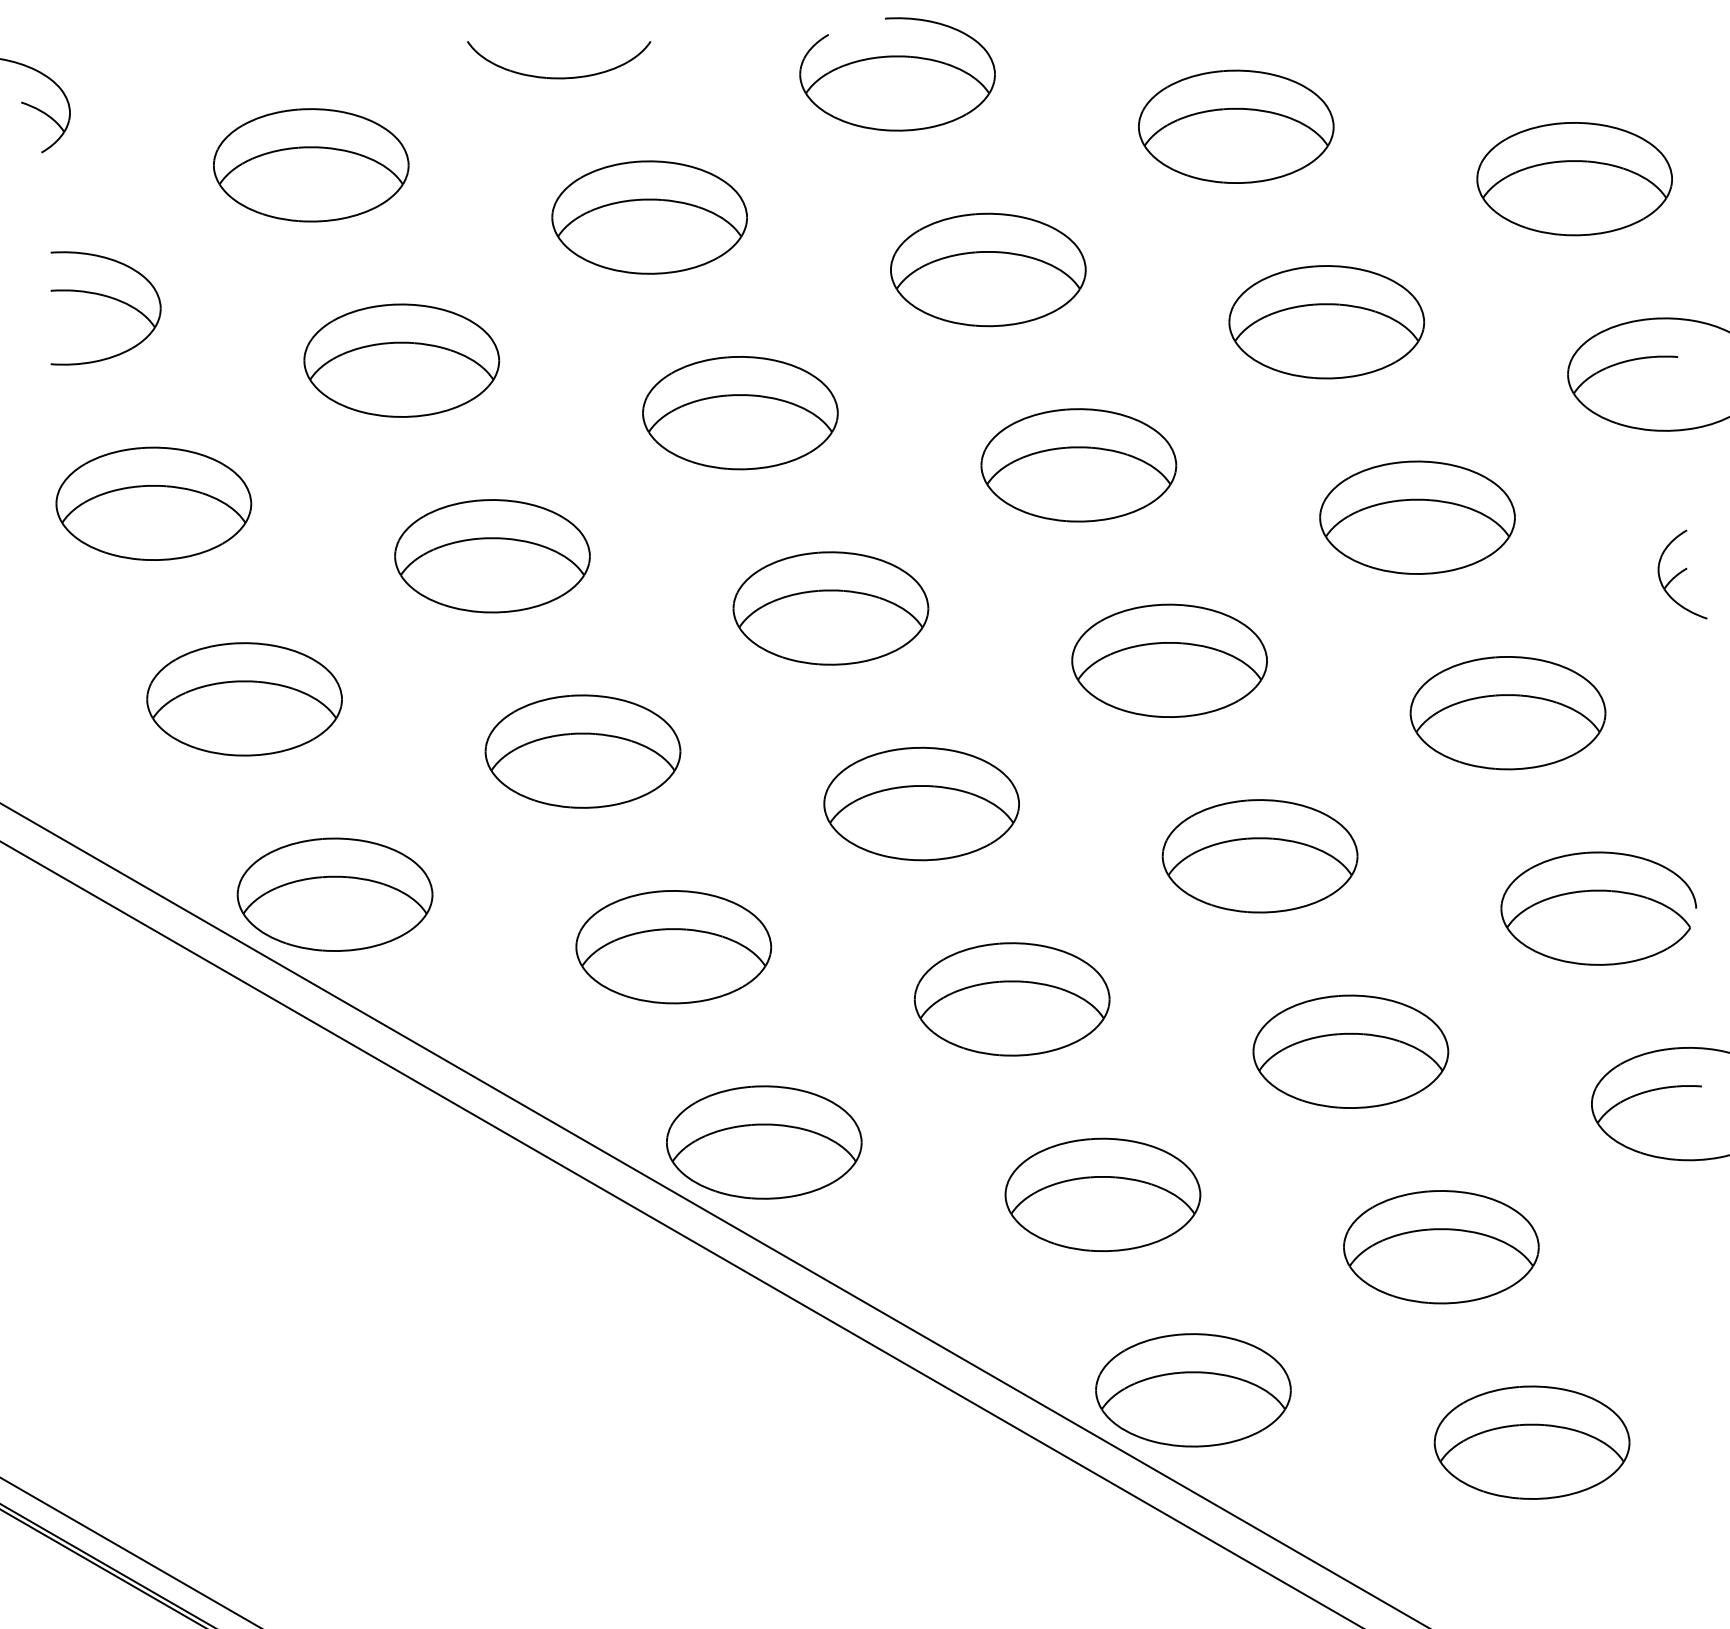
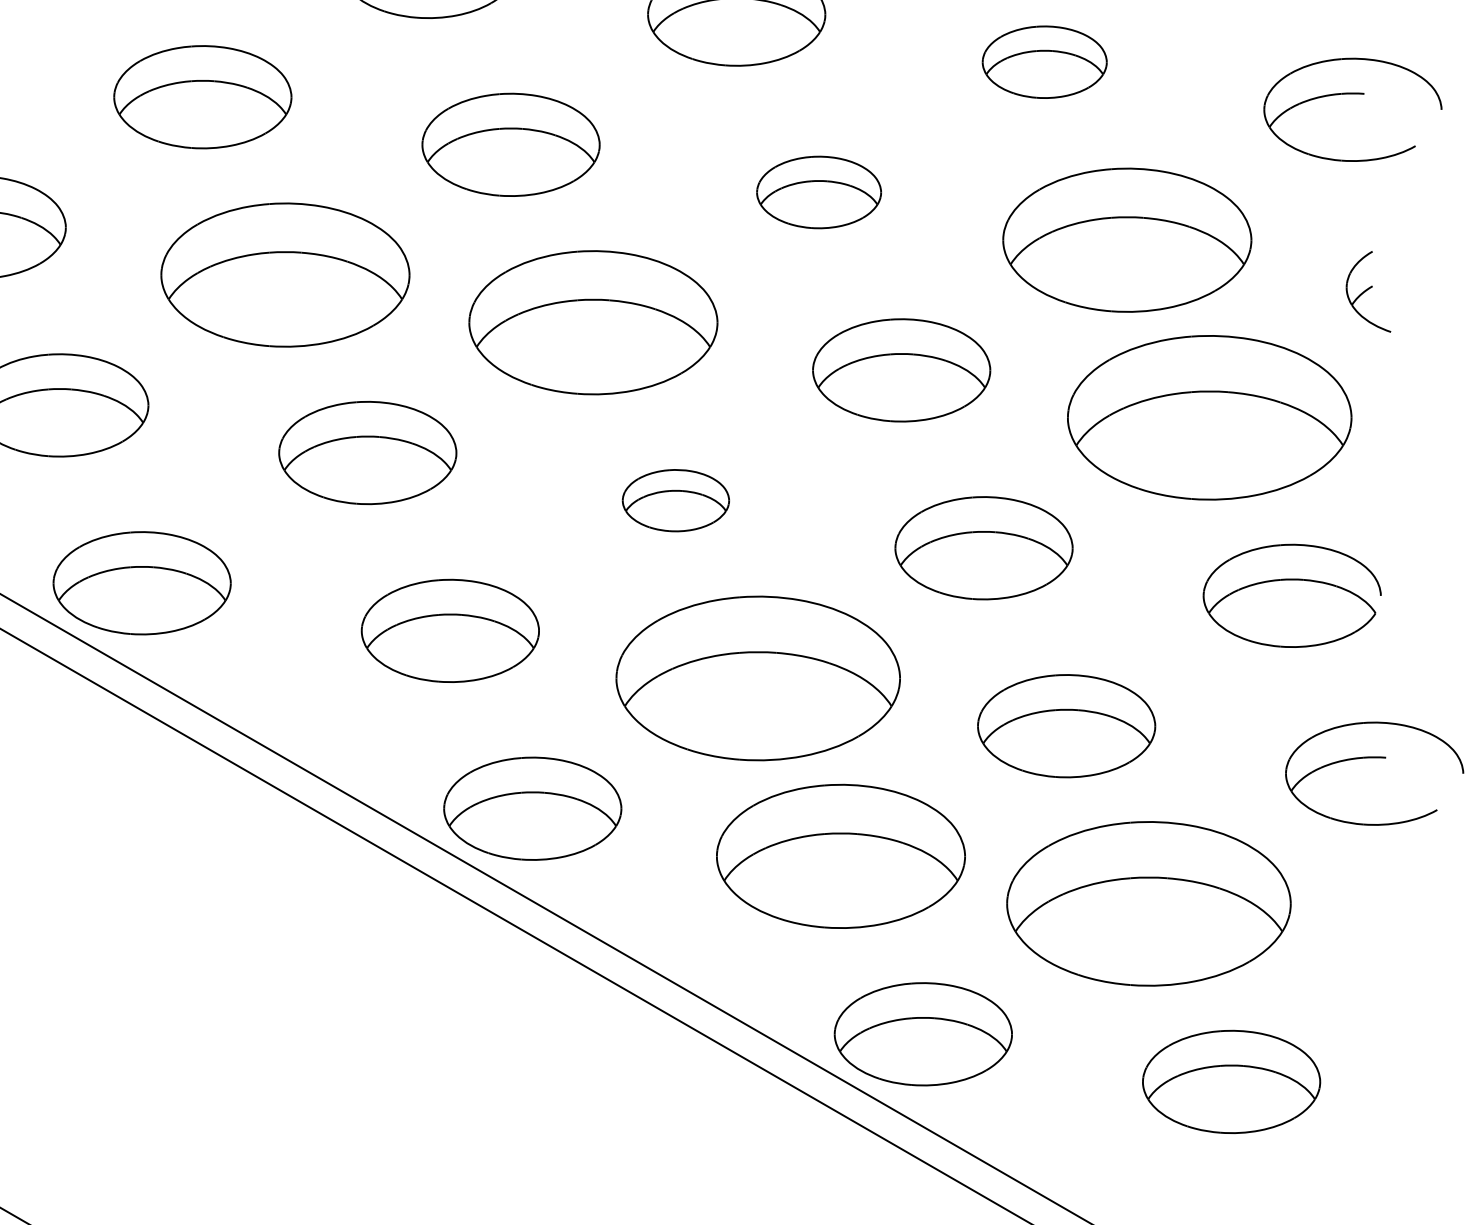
part: (1326, 322) -> (1044, 62), size x0.7
part: (1078, 465) -> (818, 192), size x0.7
part: (1417, 517) -> (1127, 239), size x1.4
part: (492, 556) -> (285, 275), size x1.4
part: (830, 608) -> (593, 322), size x1.4
part: (1507, 713) -> (1209, 418), size x1.6
part: (921, 803) -> (675, 500), size x0.6
part: (1012, 999) -> (758, 678), size x1.6
part: (1102, 1194) -> (840, 856), size x1.4
part: (1441, 1247) -> (1149, 904), size x1.6

